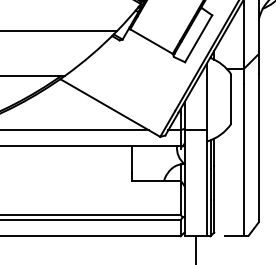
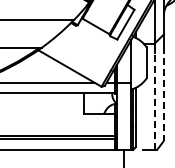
line: (259, 149) -> (164, 94), solid -> dashed
line: (243, 160) -> (154, 101), solid -> dashed

